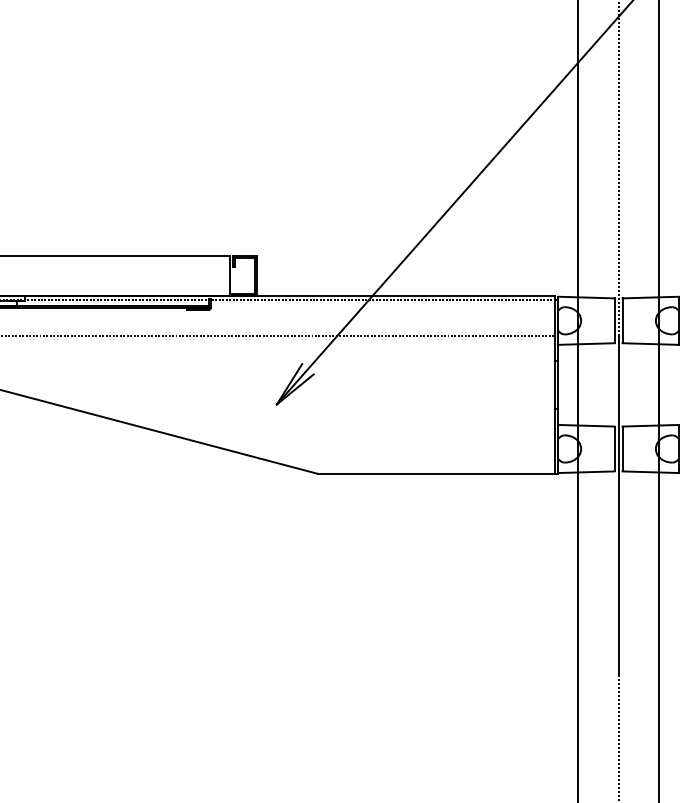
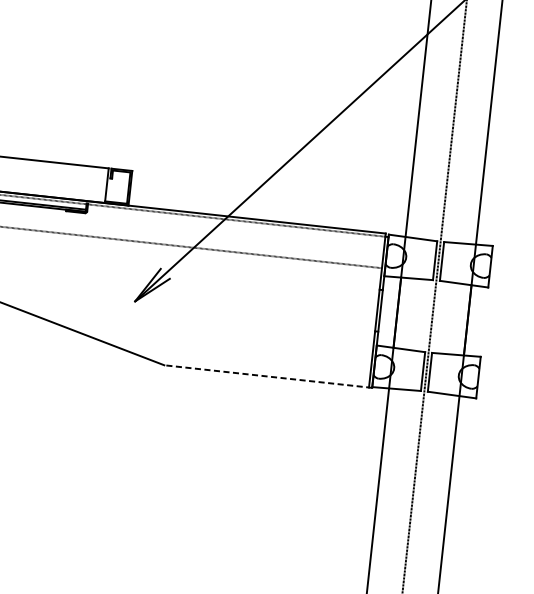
line: (437, 473) -> (267, 376), solid -> dashed

